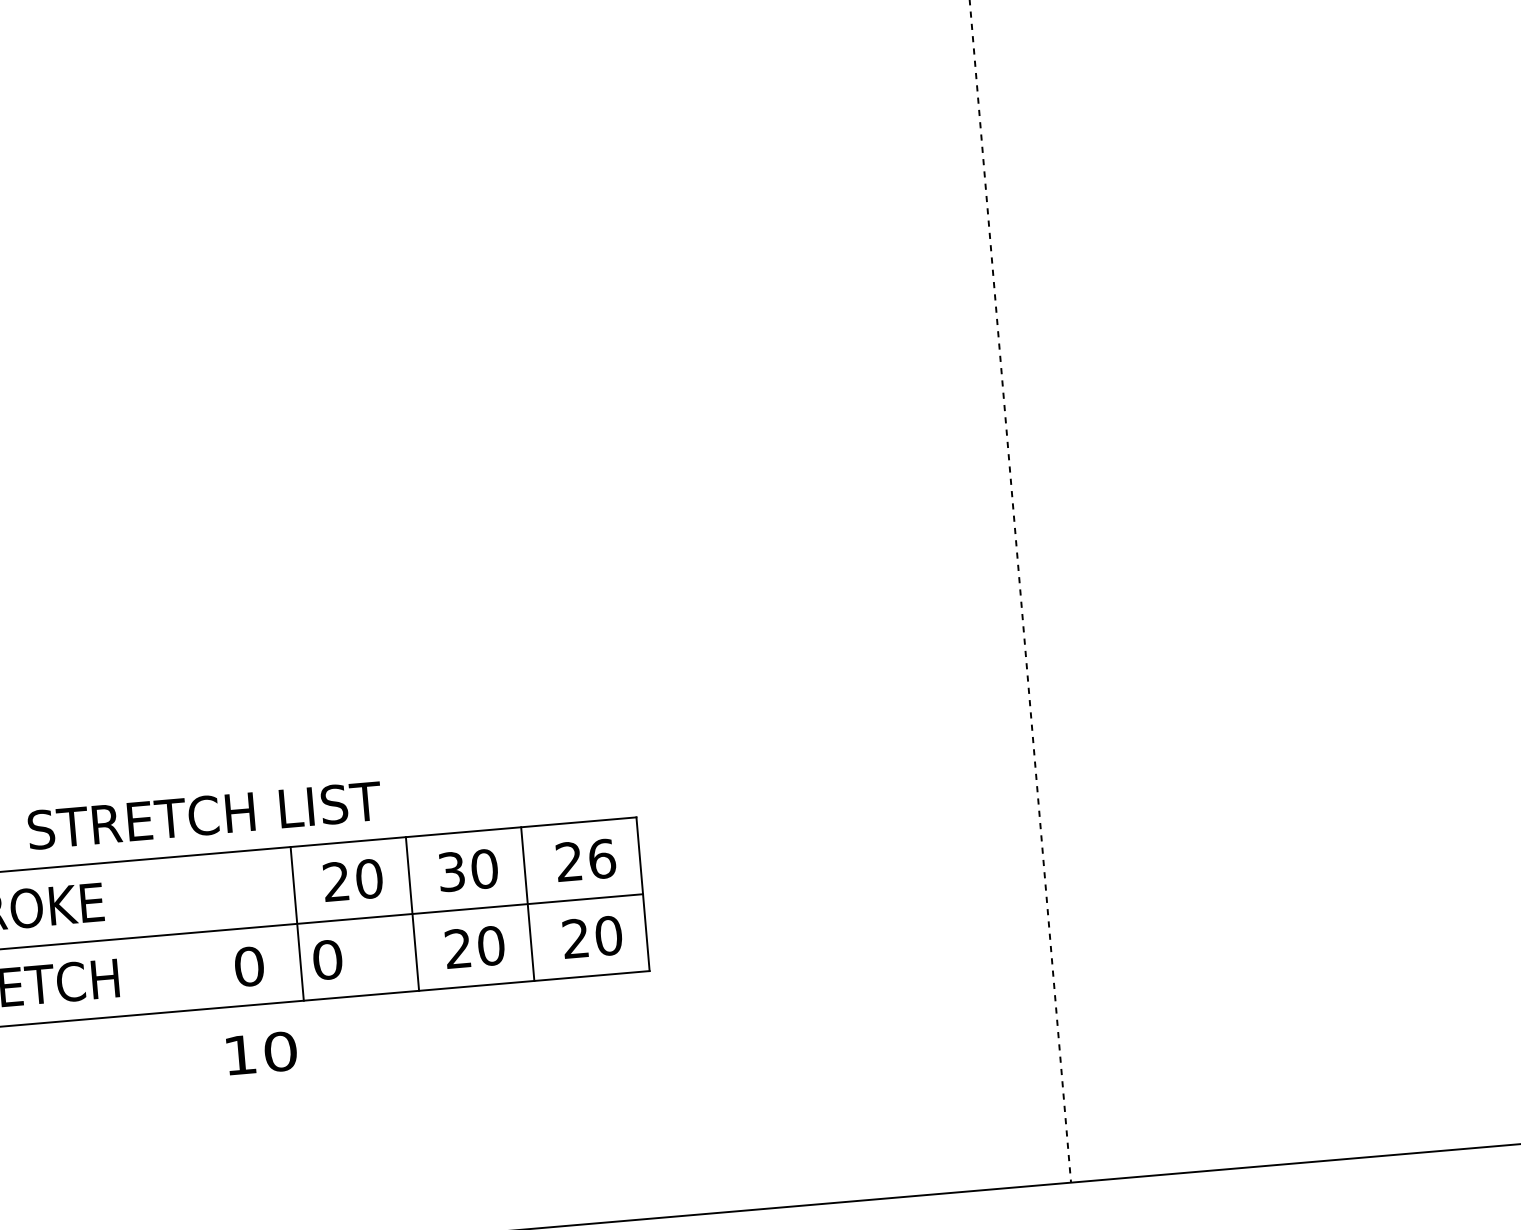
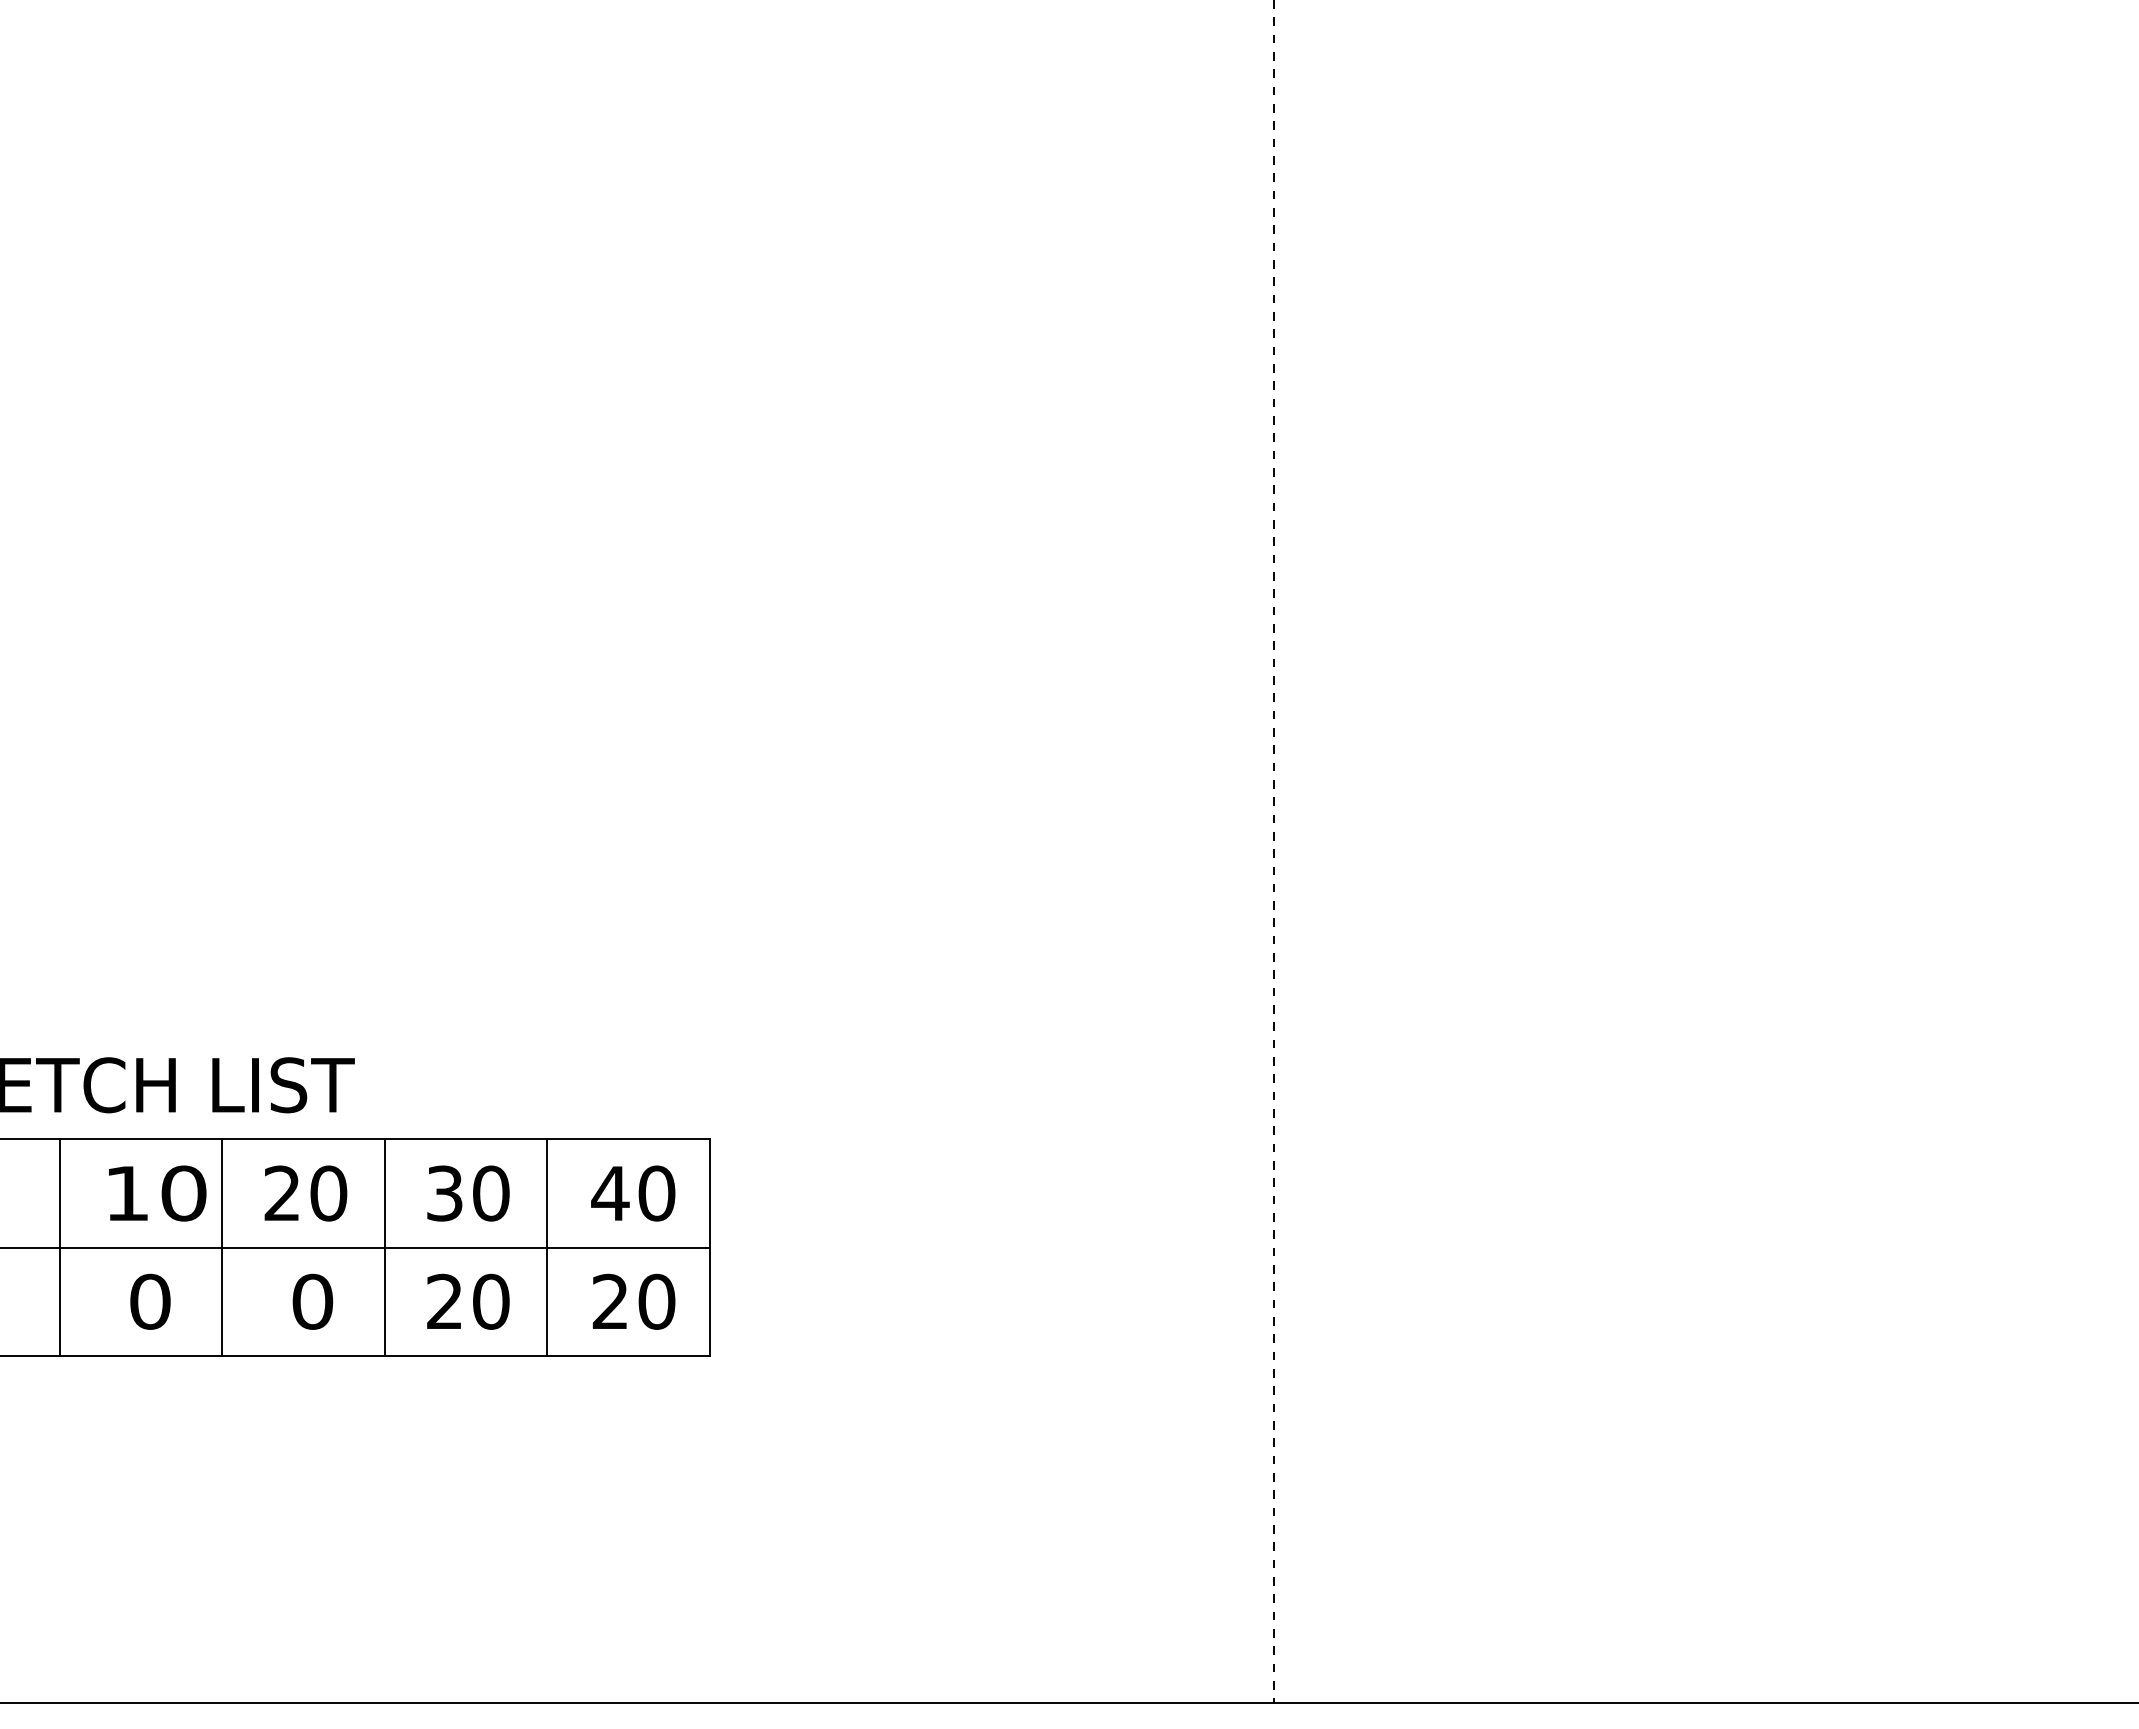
text: (585, 860) -> (633, 1193), 26 -> 40
line: (182, 933) -> (60, 1247), added
text: (327, 959) -> (312, 1301), moved
text: (261, 1053) -> (157, 1193), moved

